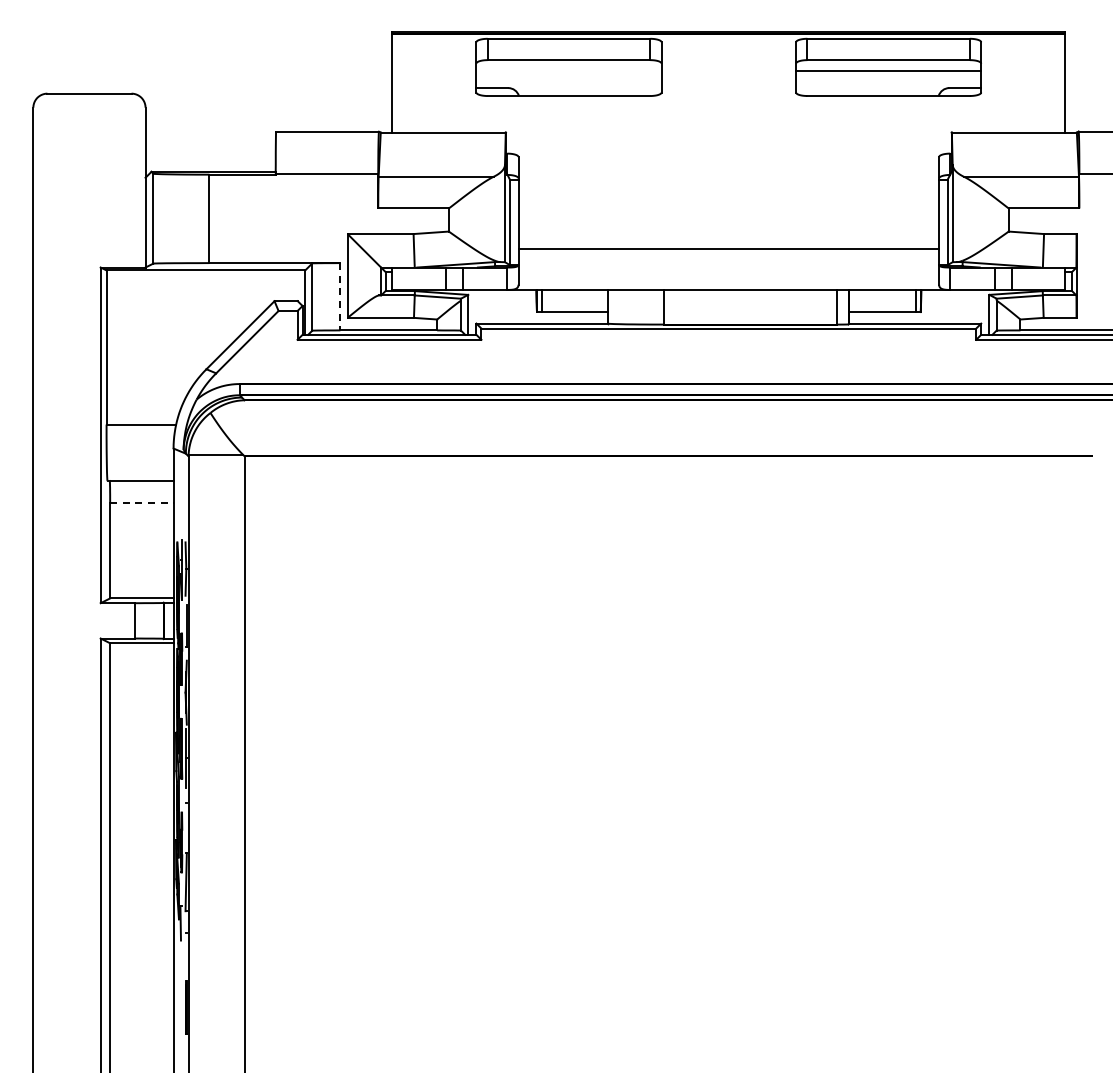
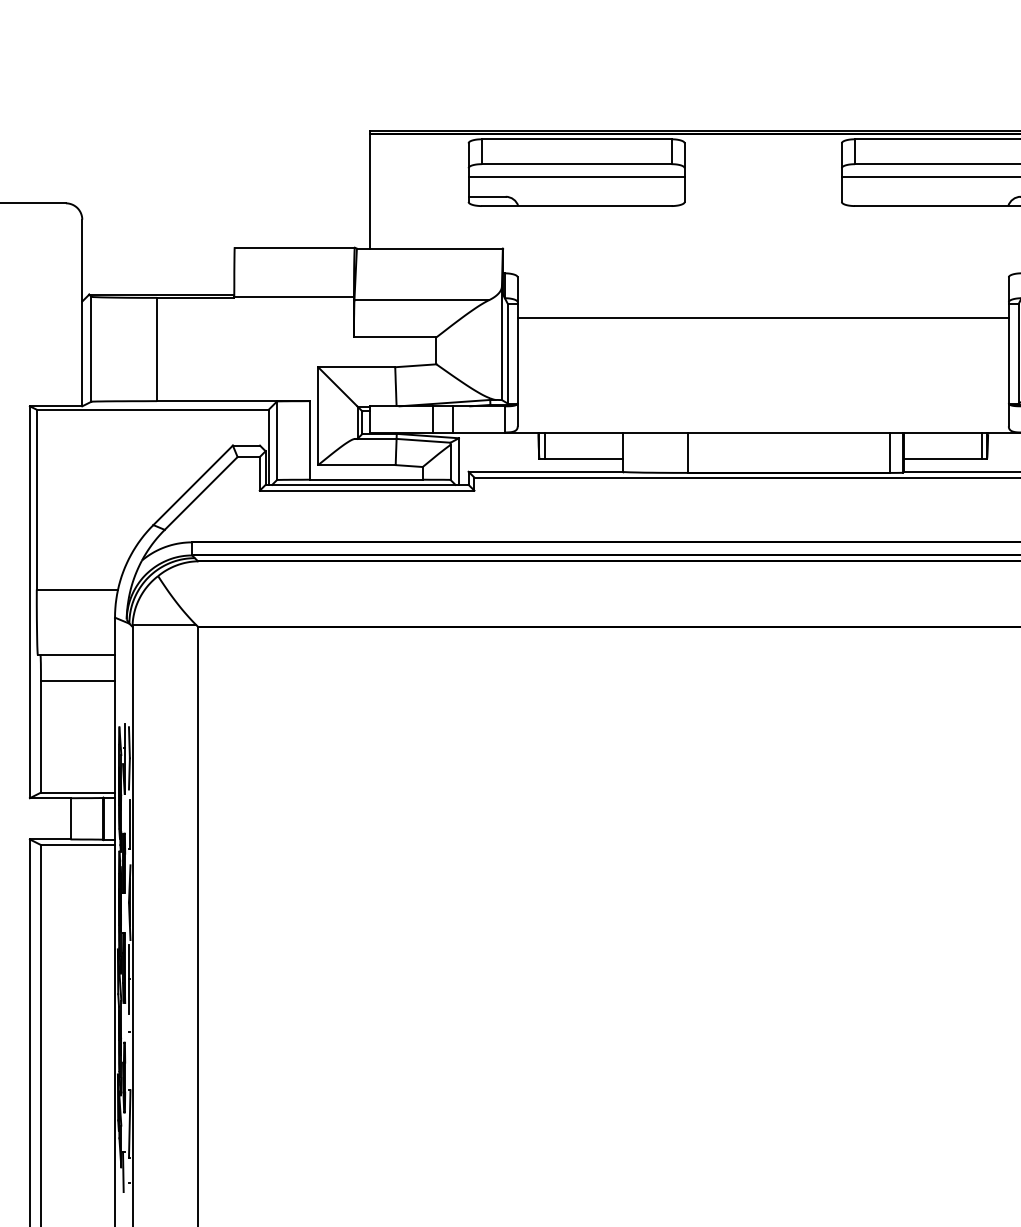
line: (568, 71) -> (576, 177), added
line: (728, 249) -> (762, 317), moved
line: (340, 296) -> (309, 440), dashed -> solid
line: (141, 503) -> (77, 681), dashed -> solid

